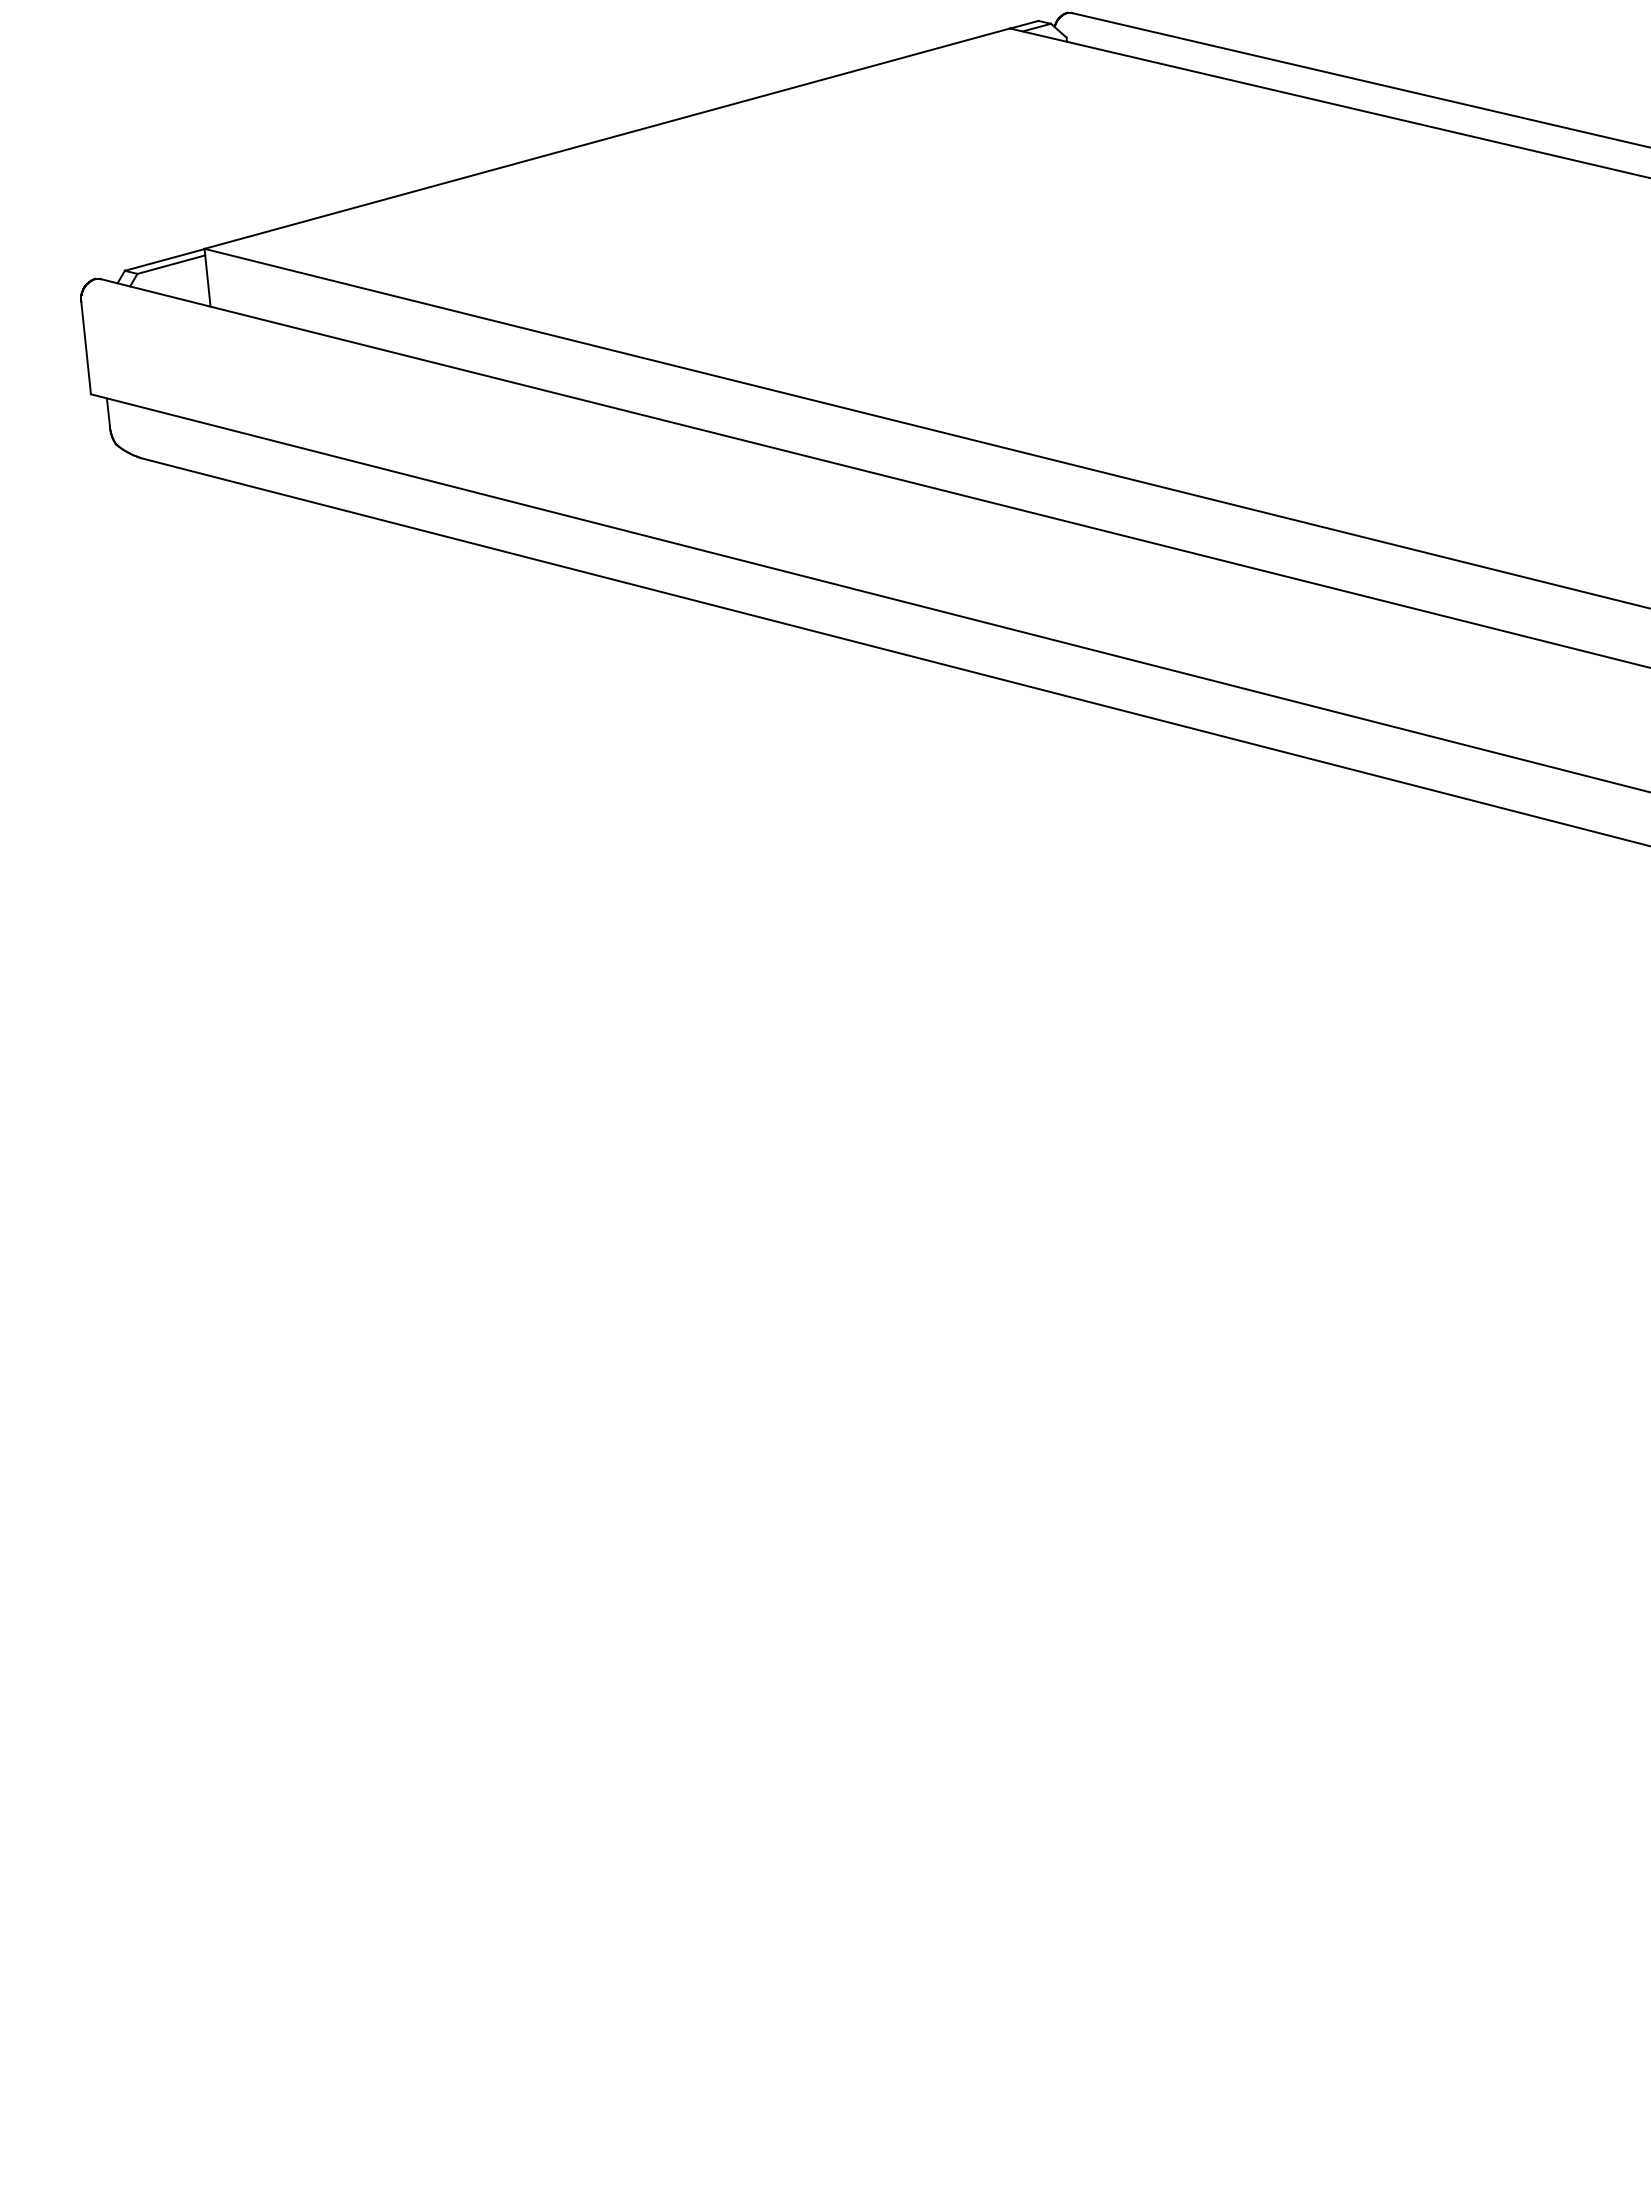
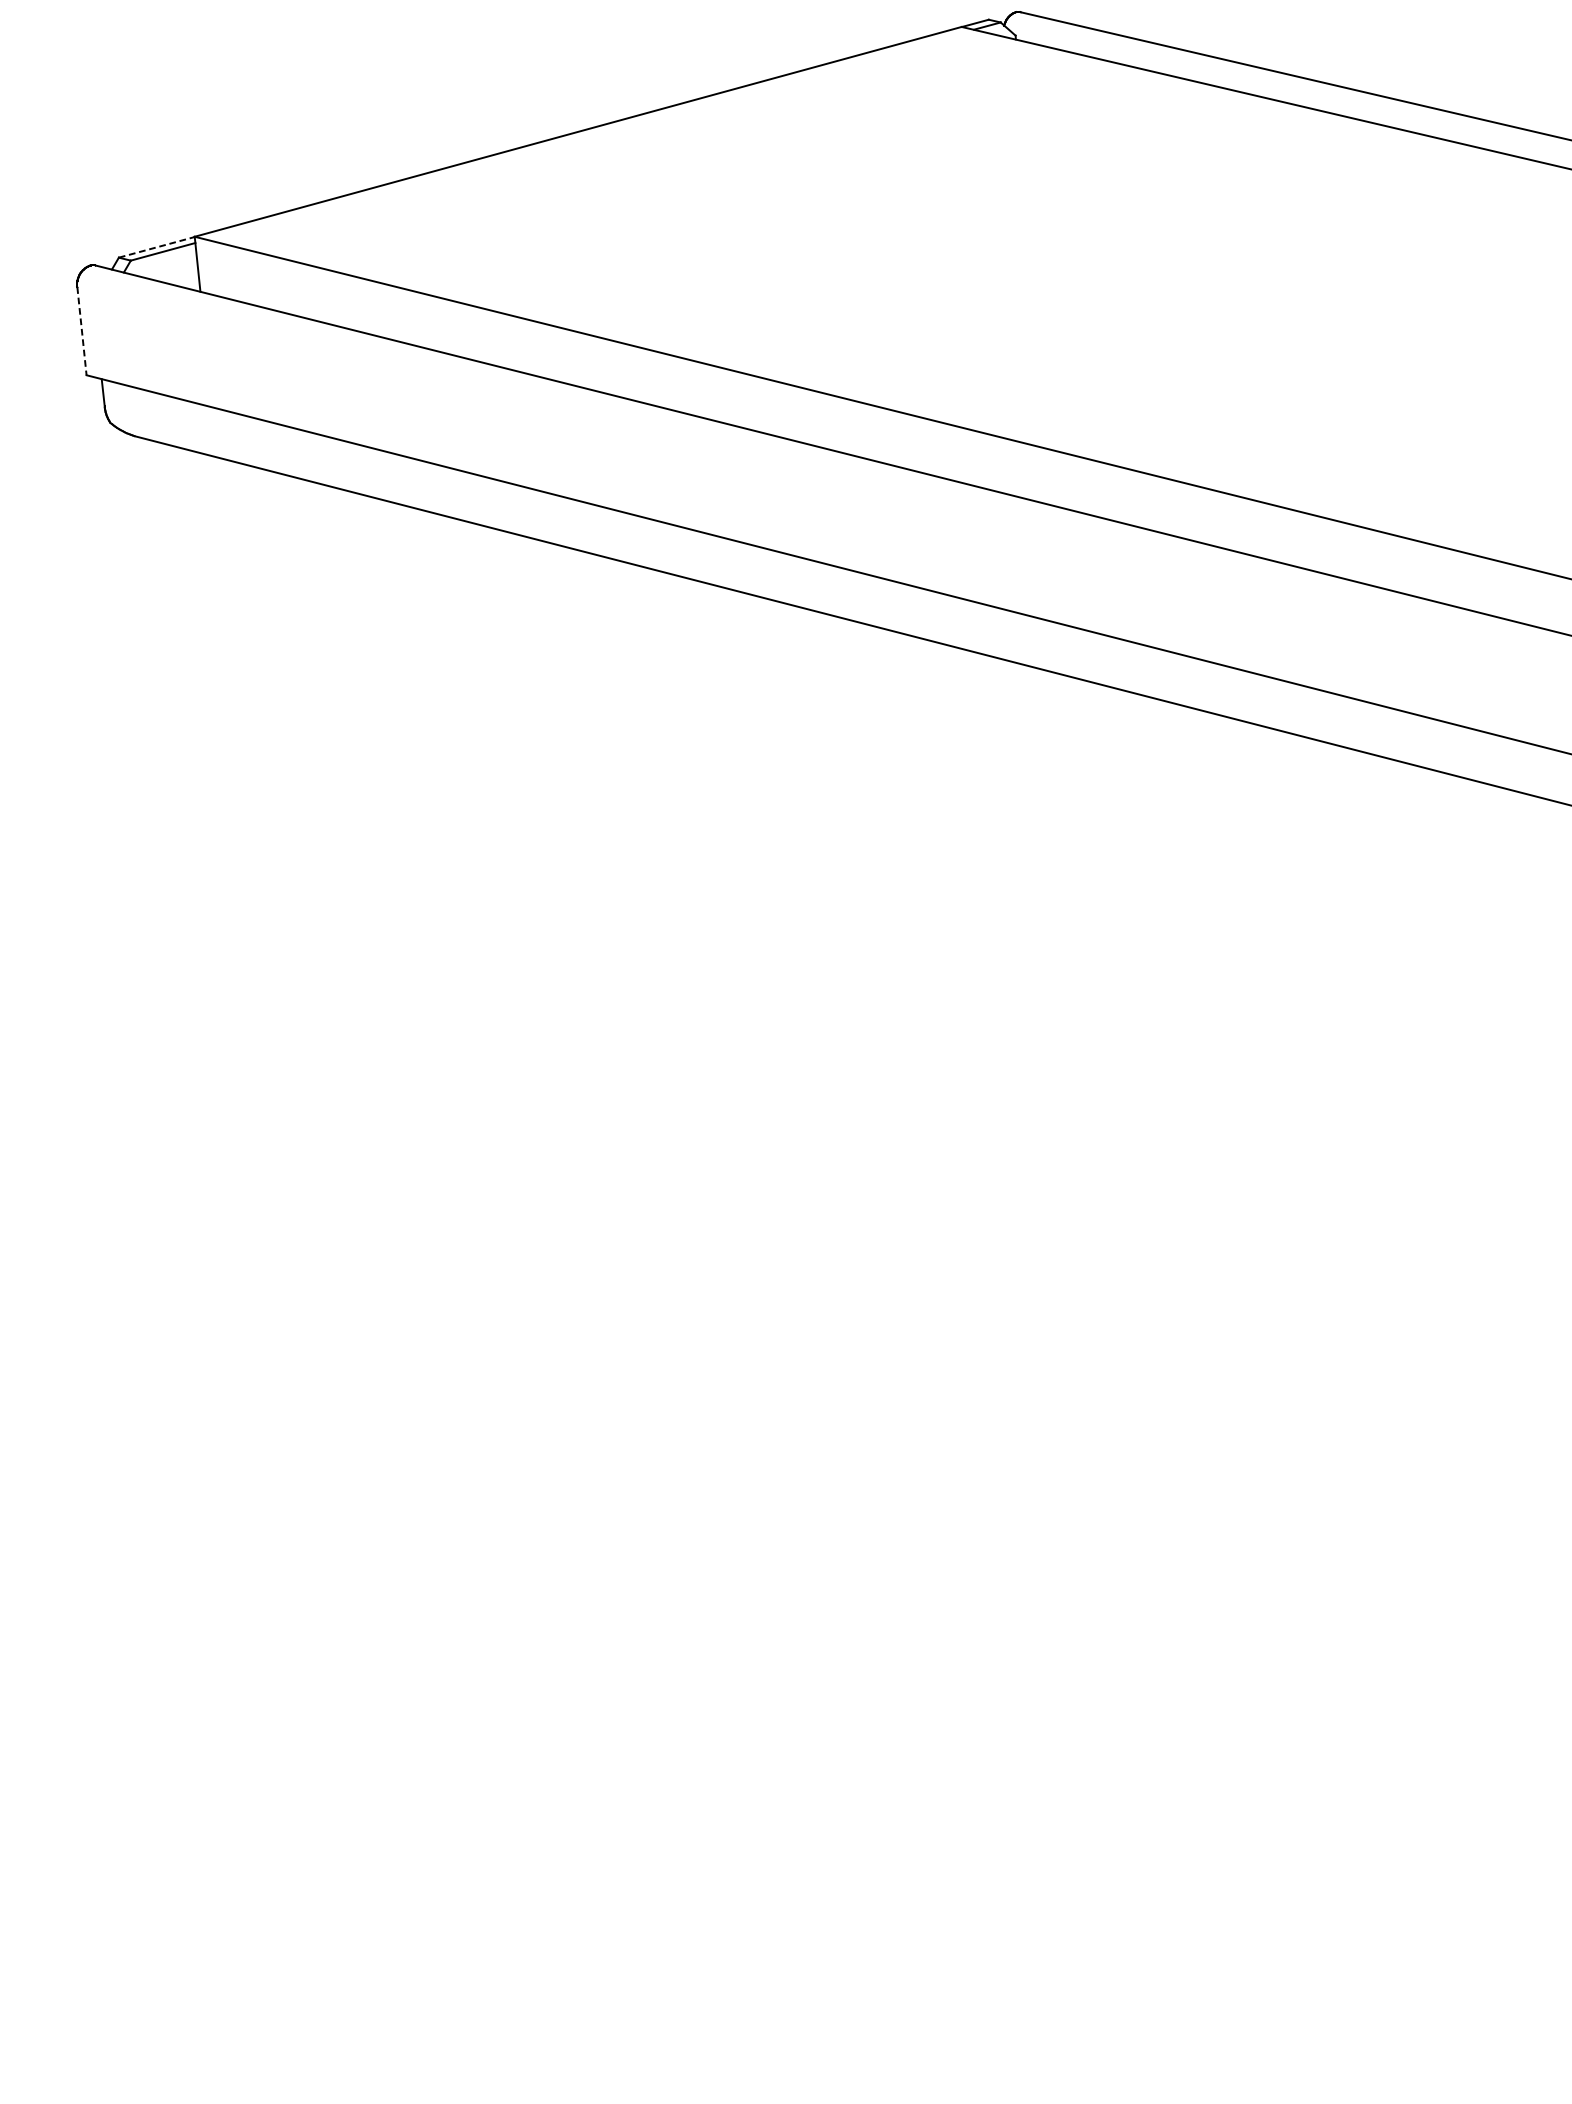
line: (165, 259) -> (157, 246), solid -> dashed
line: (86, 348) -> (82, 331), solid -> dashed

